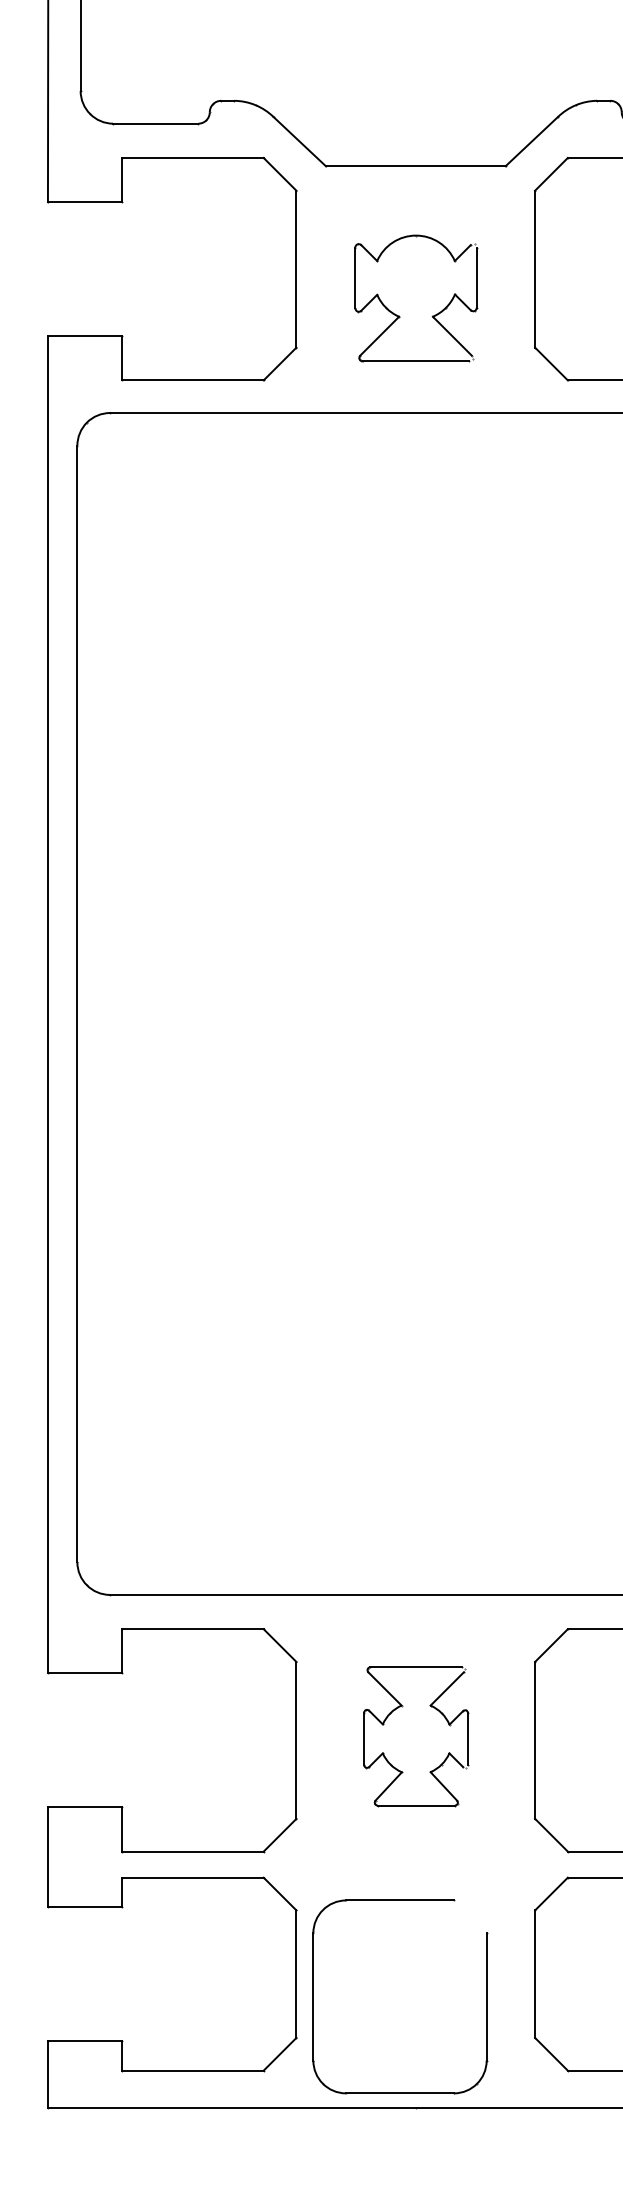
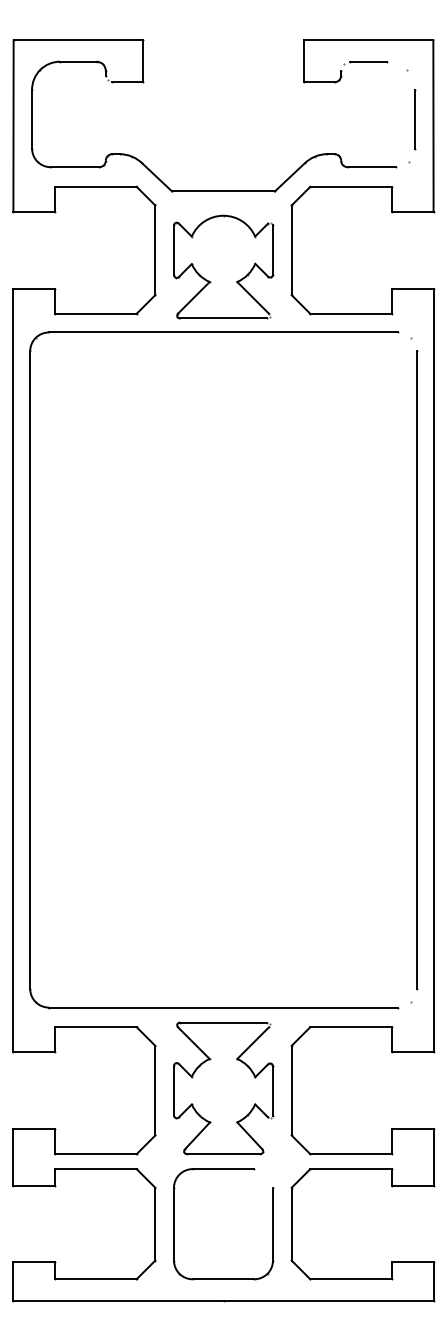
part: (415, 297) -> (223, 266), size x1.43
part: (415, 1736) -> (223, 1088), size x1.67
part: (314, 1997) -> (174, 1224), moved

